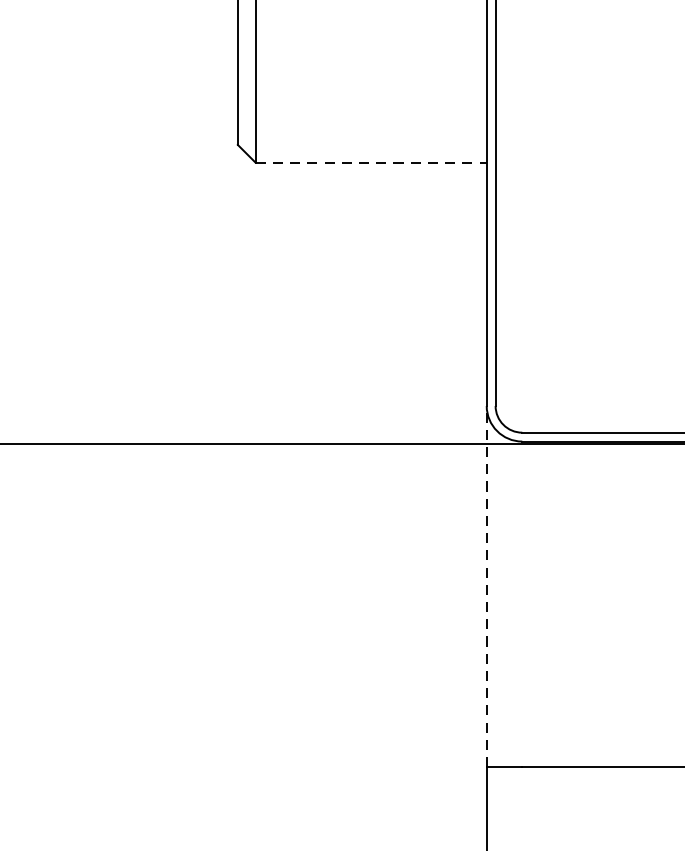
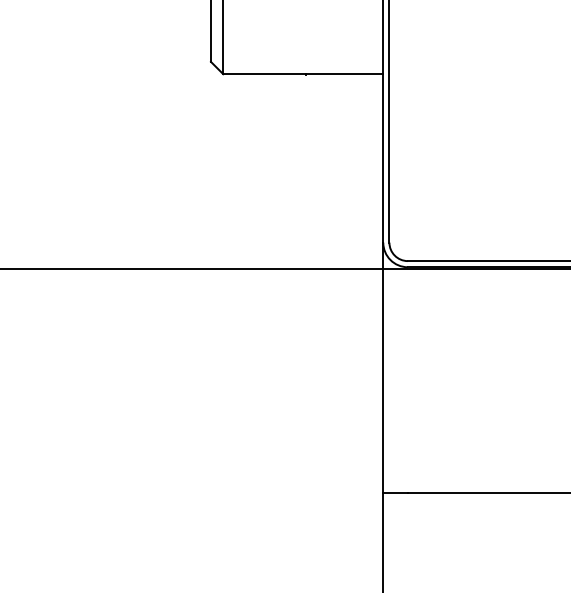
line: (371, 163) -> (303, 74), dashed -> solid
line: (487, 586) -> (383, 367), dashed -> solid

